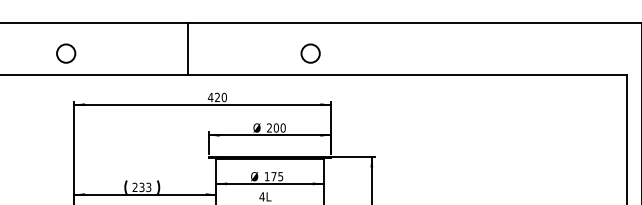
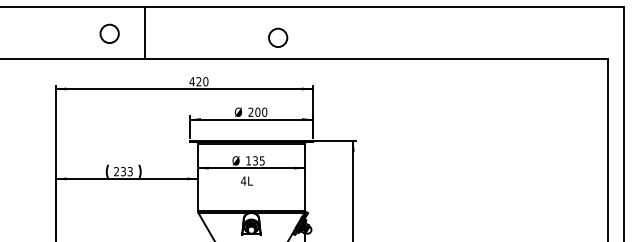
line: (188, 49) -> (144, 33), moved
circle: (66, 53) -> (109, 33), moved
circle: (311, 53) -> (278, 37), moved
text: (274, 176) -> (255, 160), 175 -> 135

